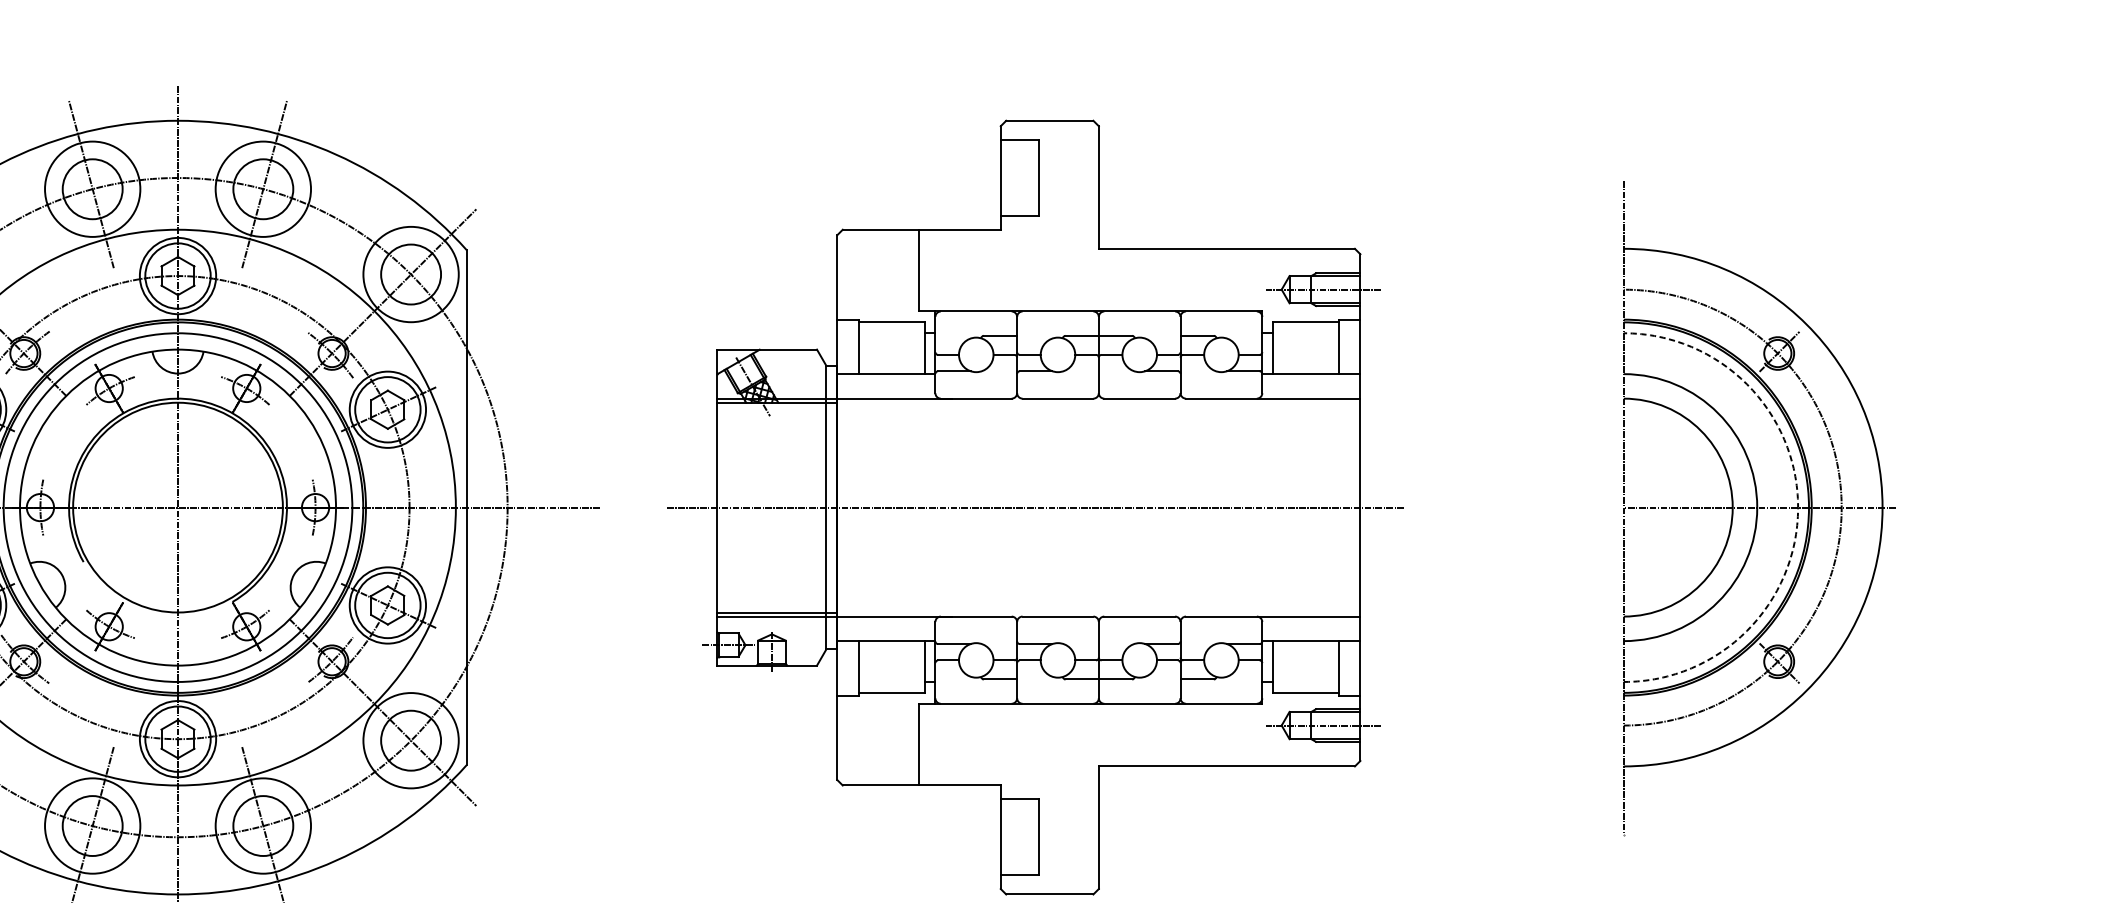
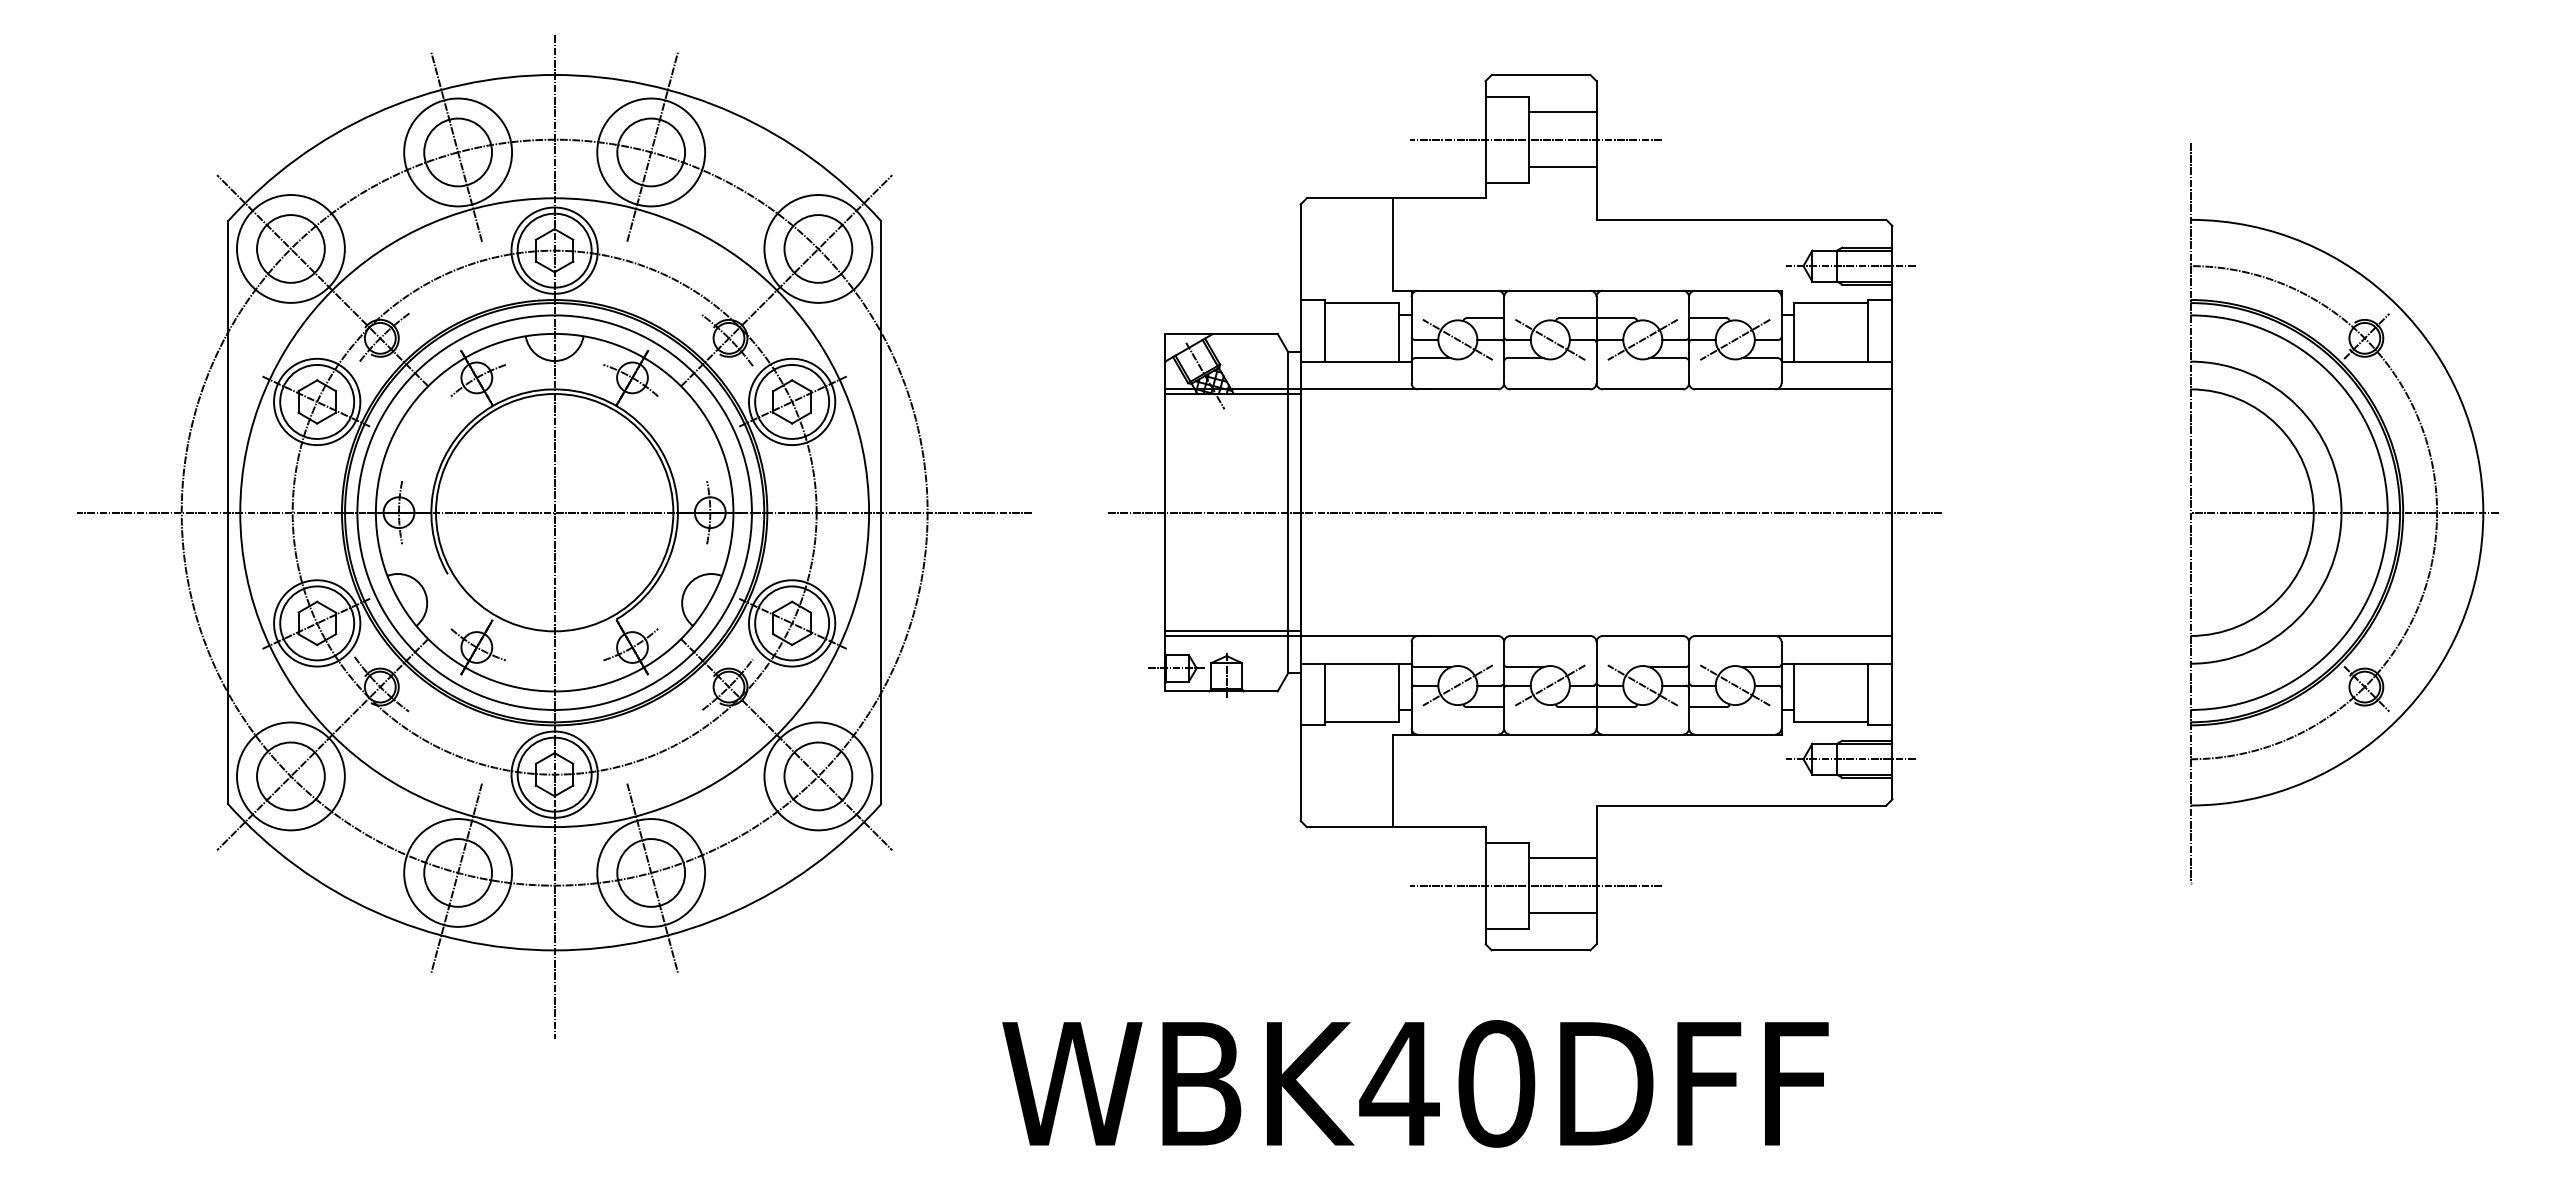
line: (1068, 153) -> (1562, 111), added
line: (1044, 177) -> (1535, 139), added
line: (1068, 202) -> (1562, 167), added
line: (975, 354) -> (1457, 339), added
line: (1058, 354) -> (1550, 339), added
line: (1139, 354) -> (1642, 339), added
line: (1221, 354) -> (1735, 339), added
arc: (1797, 507) -> (2387, 512), dashed -> solid
line: (975, 660) -> (1457, 685), added
line: (1058, 660) -> (1550, 685), added
line: (1139, 660) -> (1642, 685), added
line: (1221, 660) -> (1735, 685), added
line: (1068, 812) -> (1562, 857), added
line: (1044, 837) -> (1535, 885), added
line: (1068, 861) -> (1562, 913), added

